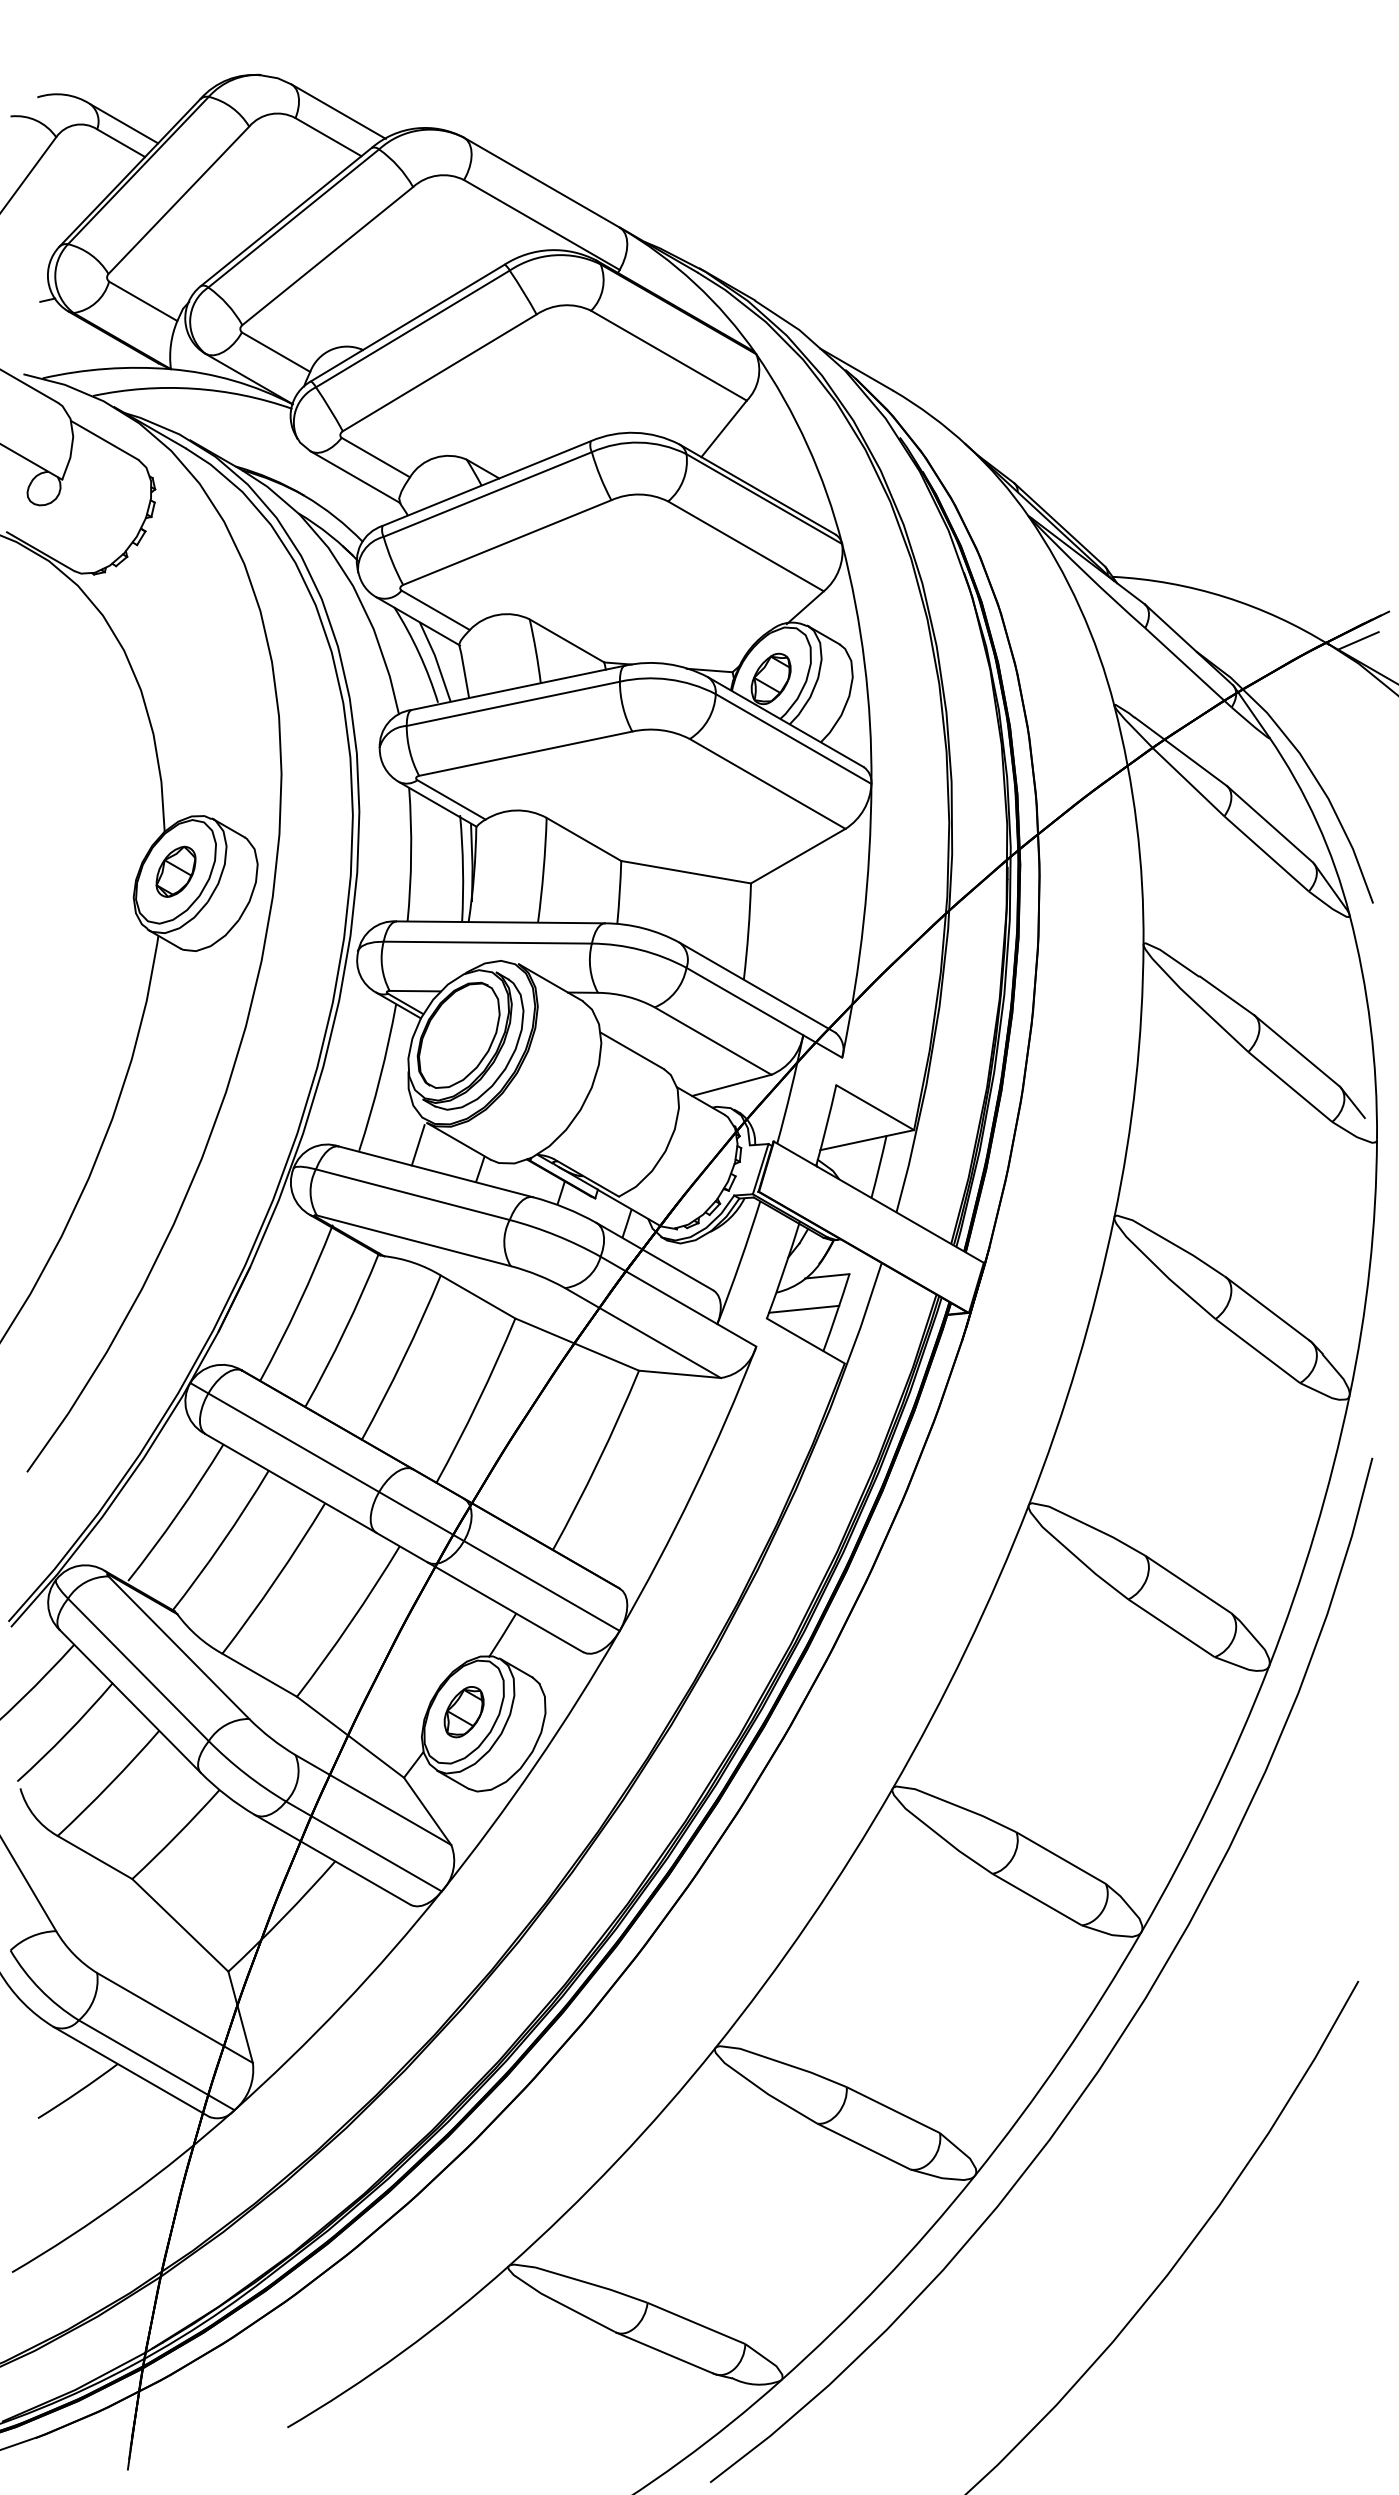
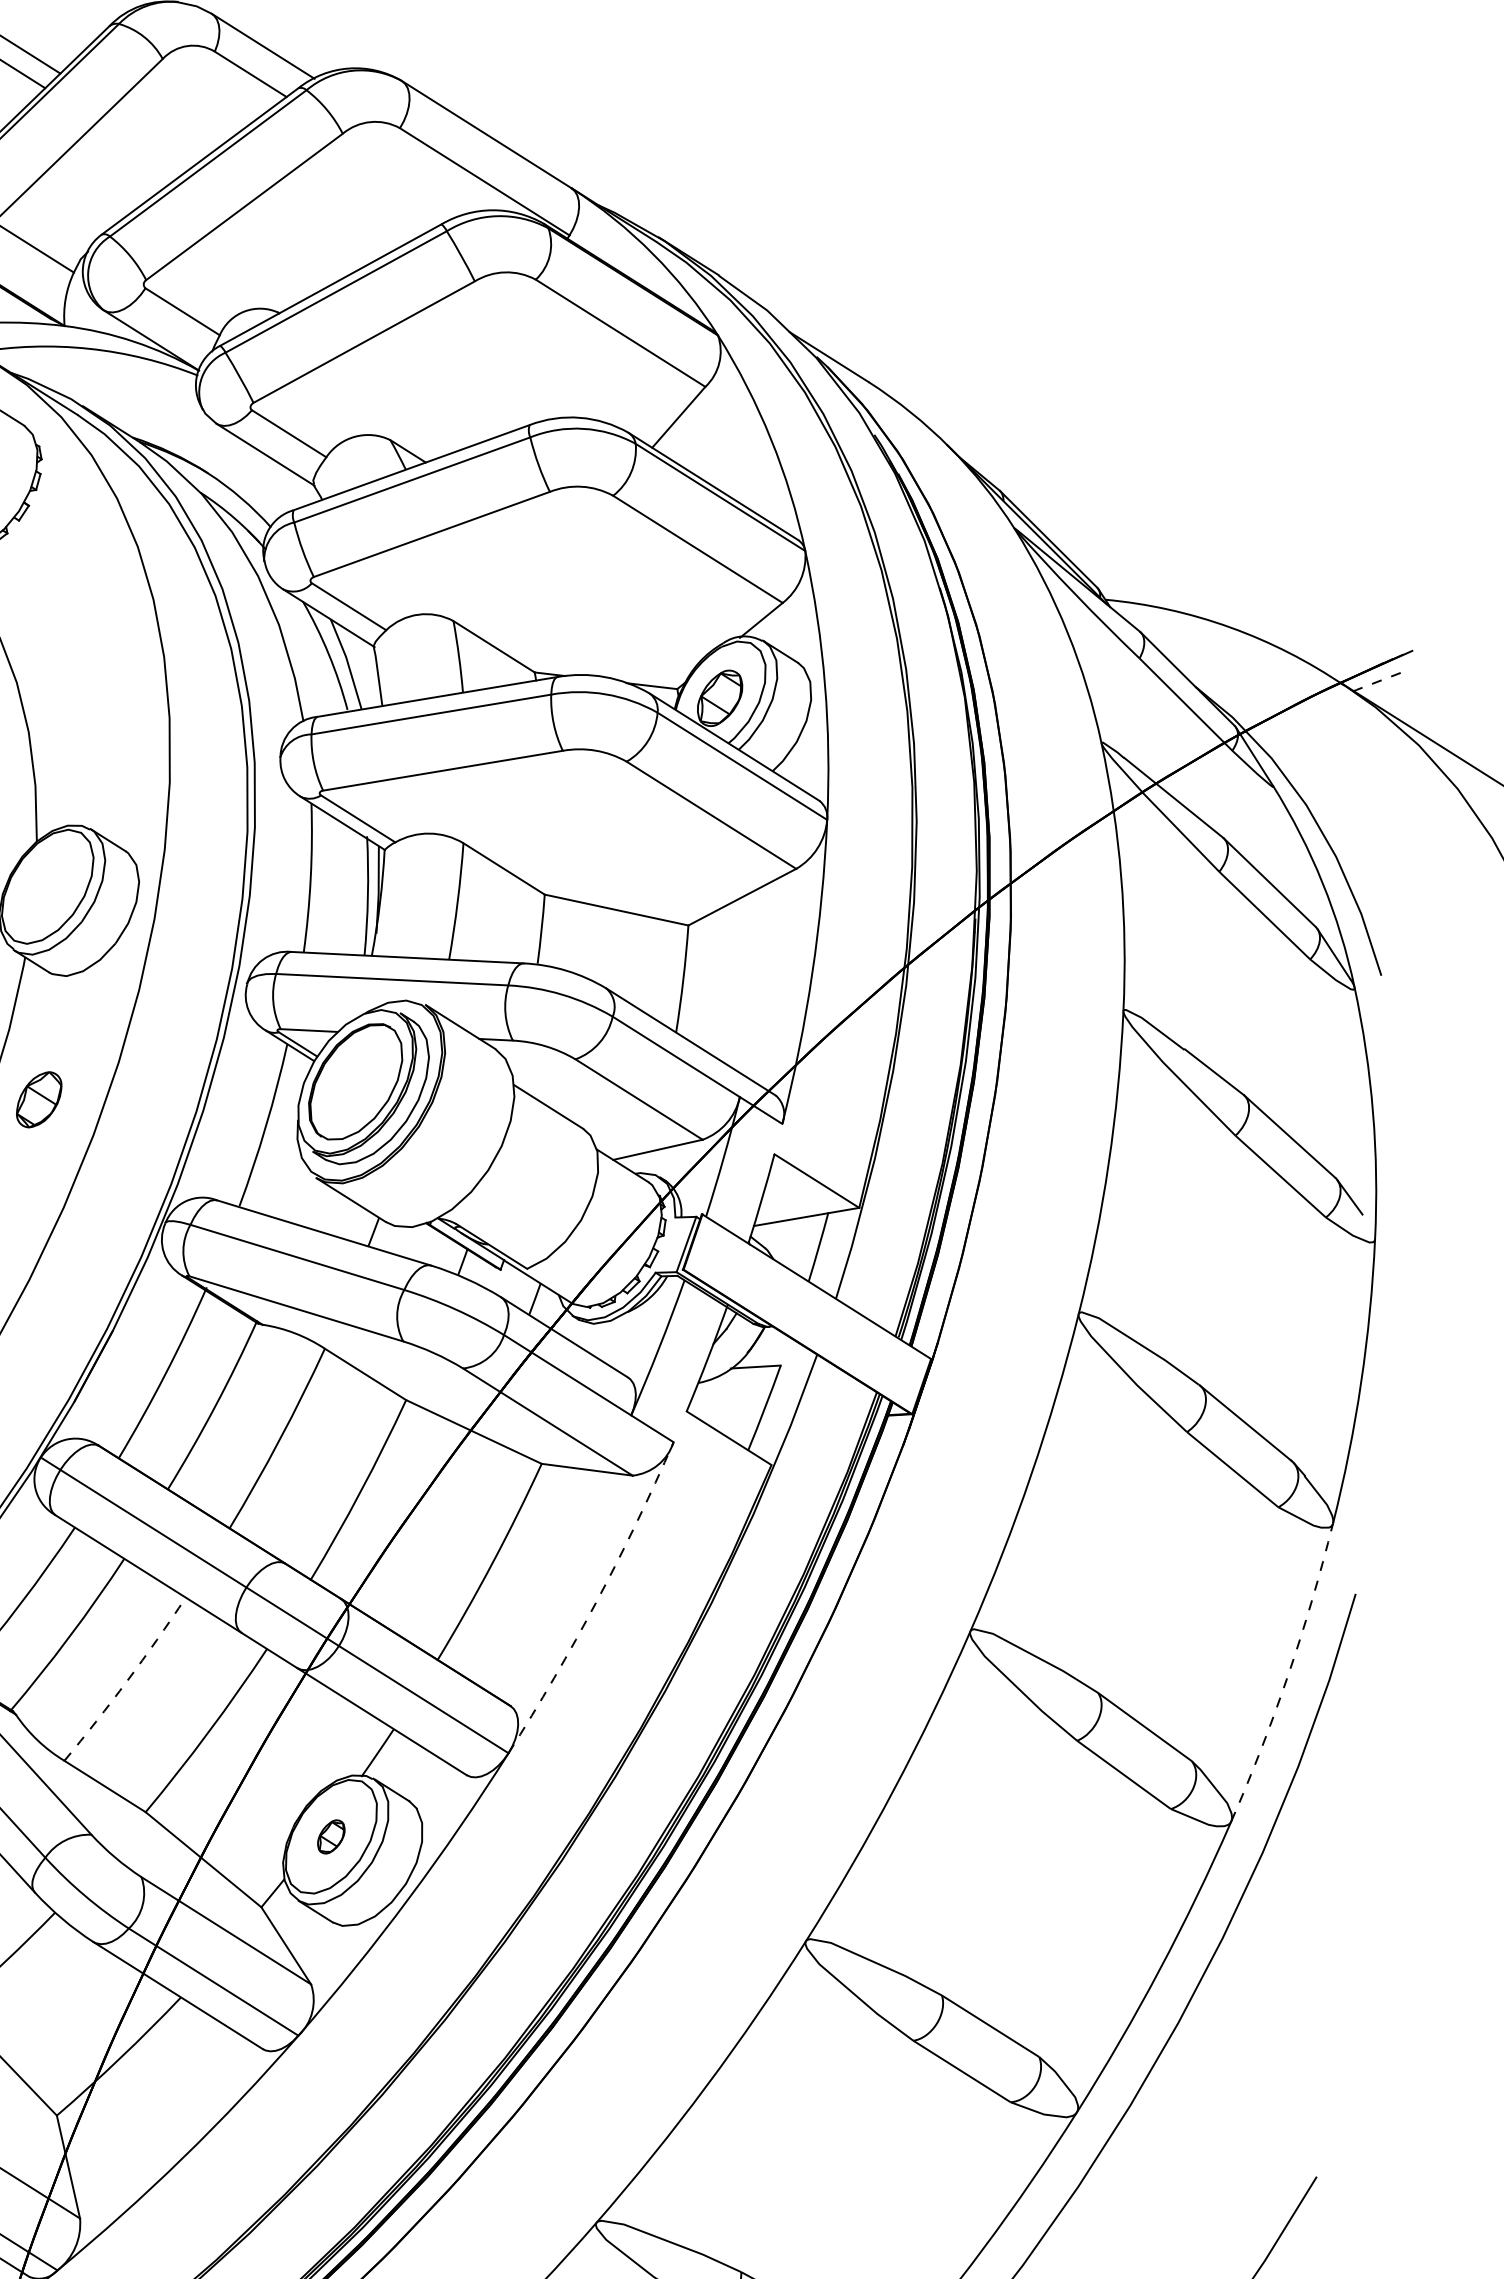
line: (1357, 641) -> (1375, 682), solid -> dashed
part: (175, 871) -> (38, 1099), moved
line: (417, 1145) -> (304, 1202), removed
line: (804, 1308) -> (729, 1401), removed
arc: (693, 1491) -> (597, 1600), solid -> dashed
arc: (1315, 1532) -> (1288, 1674), solid -> dashed
arc: (275, 1579) -> (126, 1680), solid -> dashed
part: (463, 1712) -> (330, 1837), size x0.6

